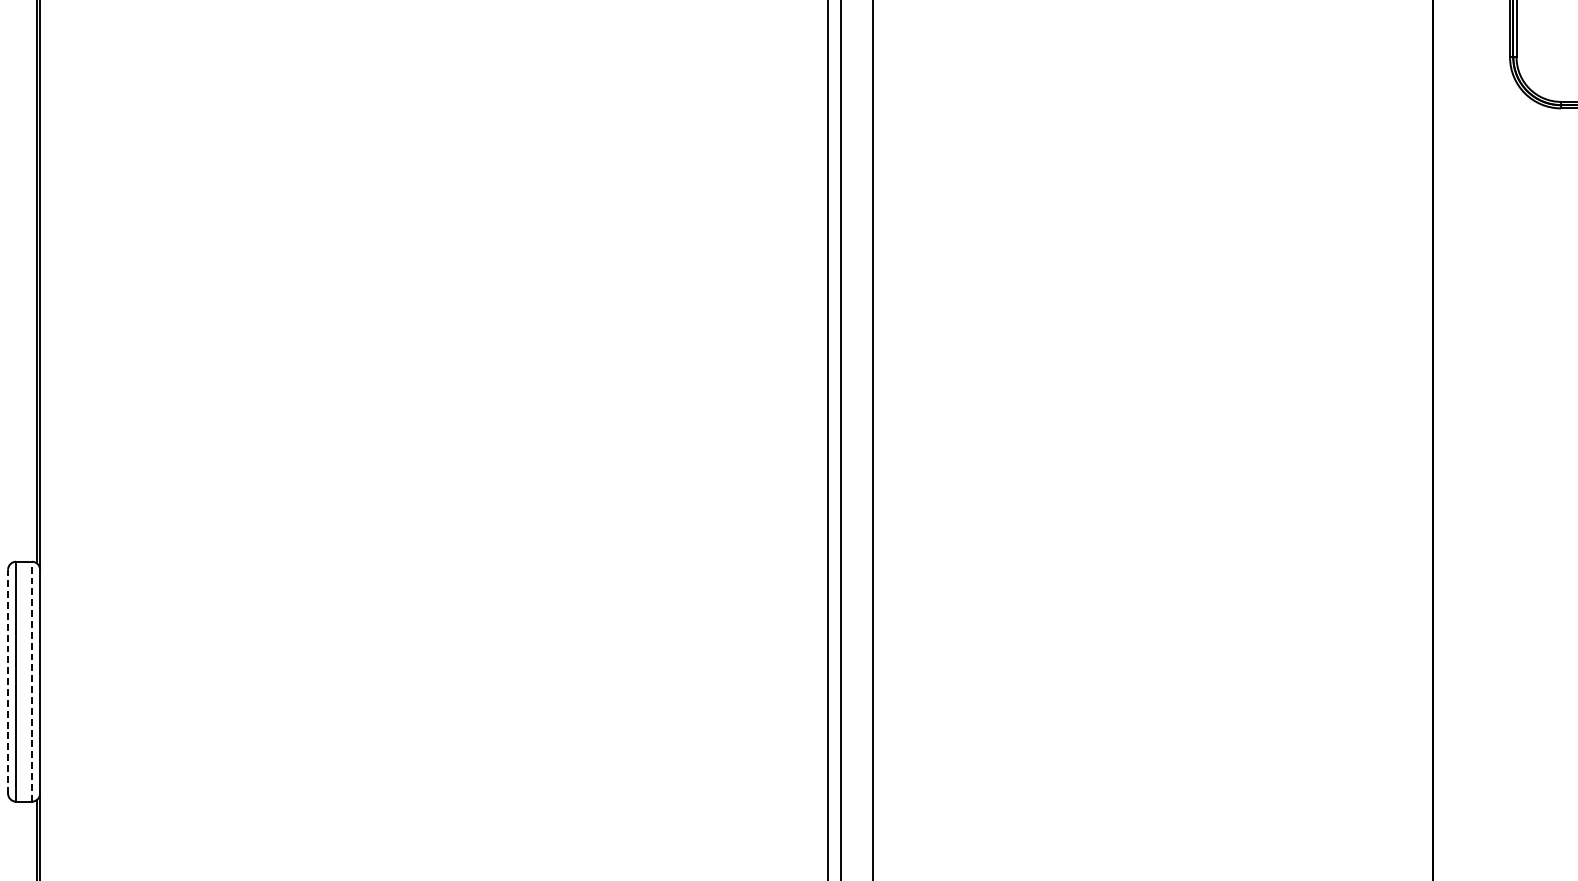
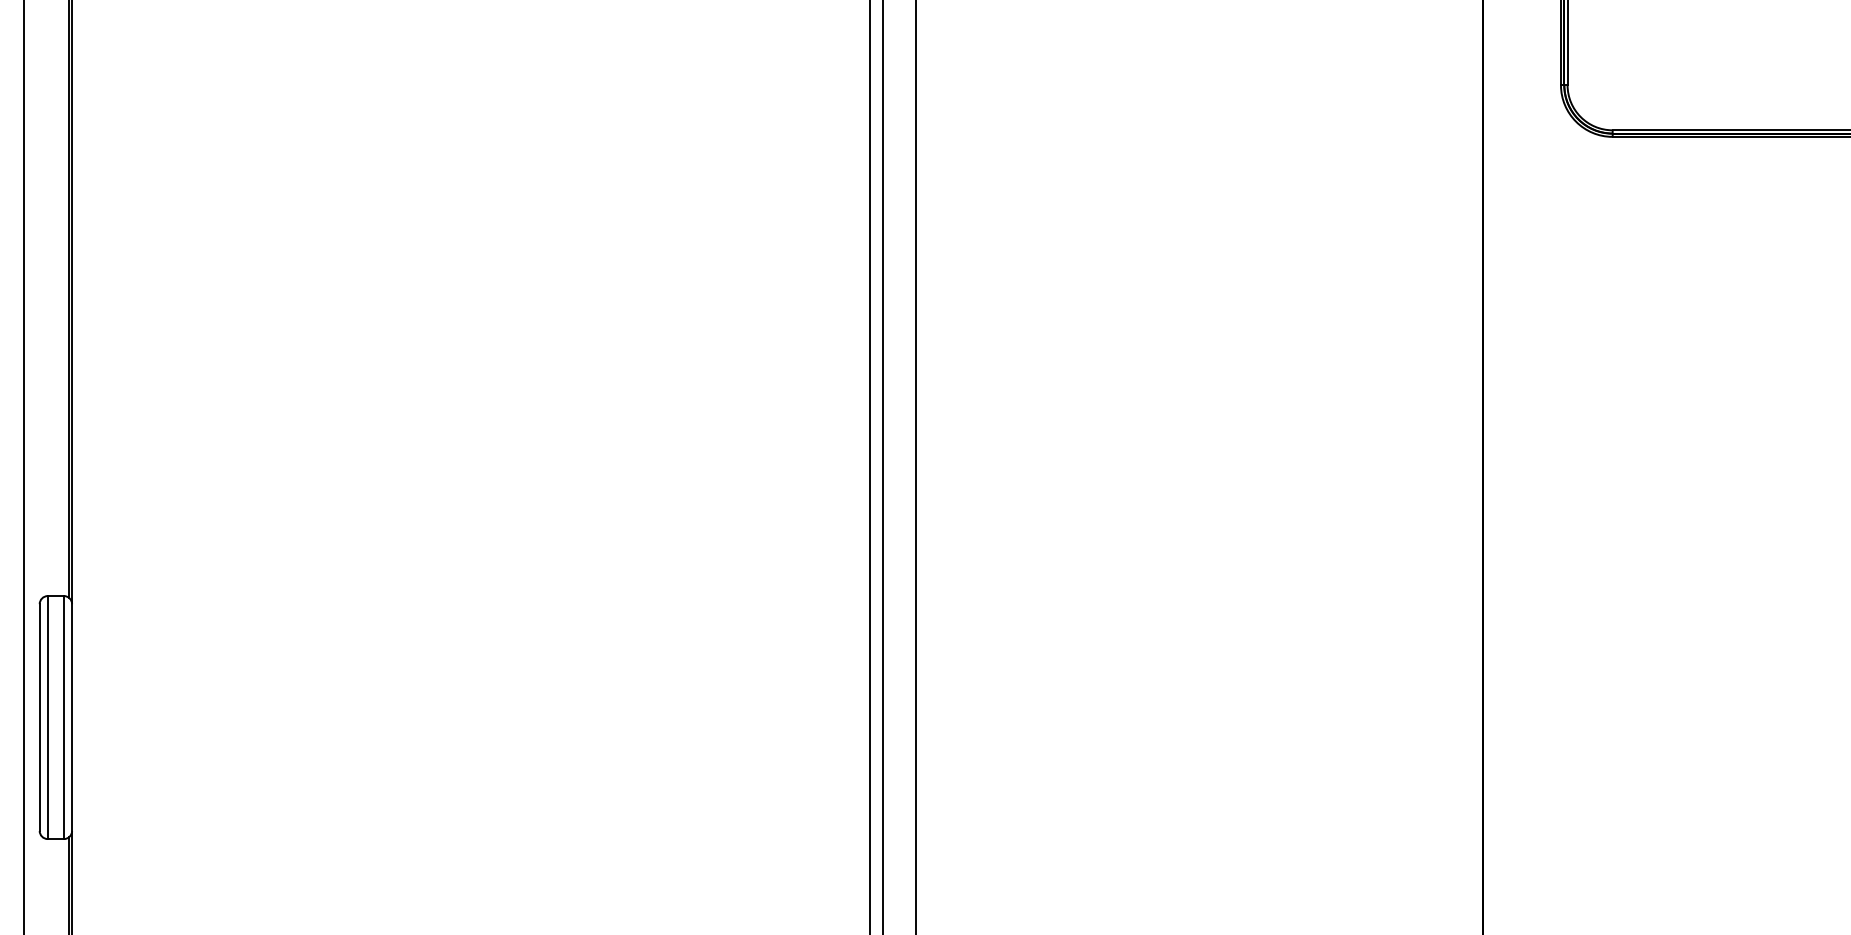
line: (7, 681) -> (39, 717), dashed -> solid
line: (32, 681) -> (64, 717), dashed -> solid

